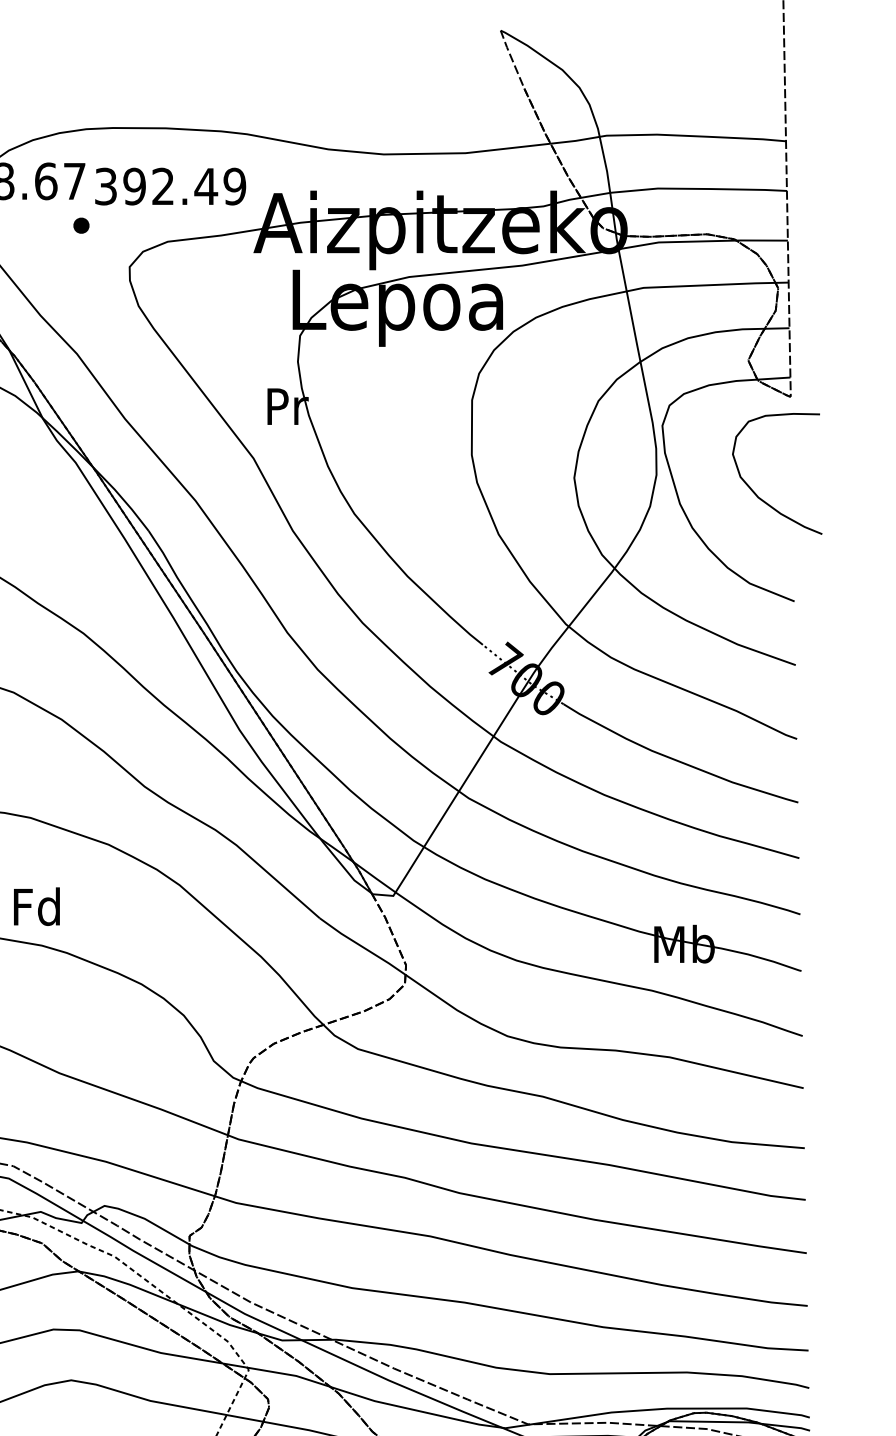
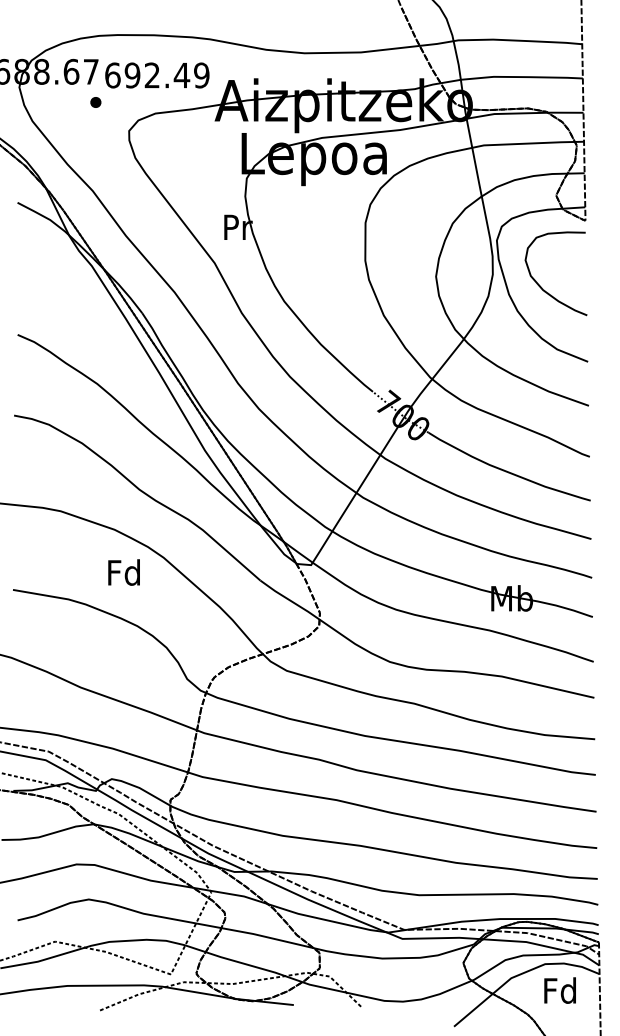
text: (105, 186) -> (112, 75), 392.49 -> 692.49
curve: (756, 492) -> (541, 286), moved
text: (36, 906) -> (123, 572), moved

